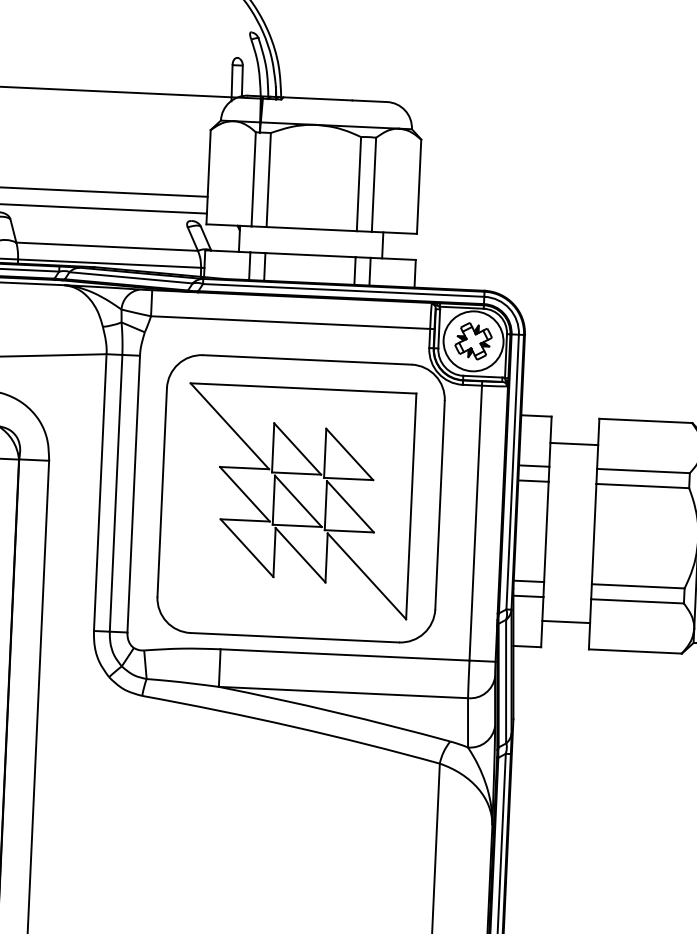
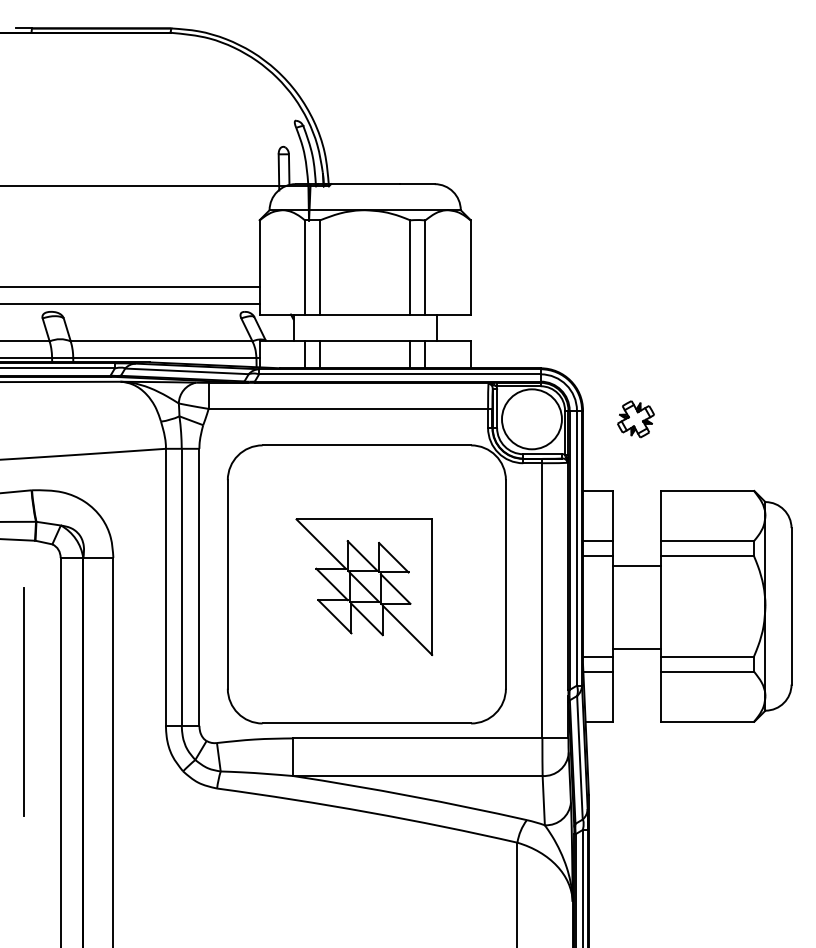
part: (473, 341) -> (635, 419), moved
line: (574, 444) -> (637, 566), moved
part: (298, 501) -> (364, 587), size x0.6
line: (566, 622) -> (637, 649), moved

